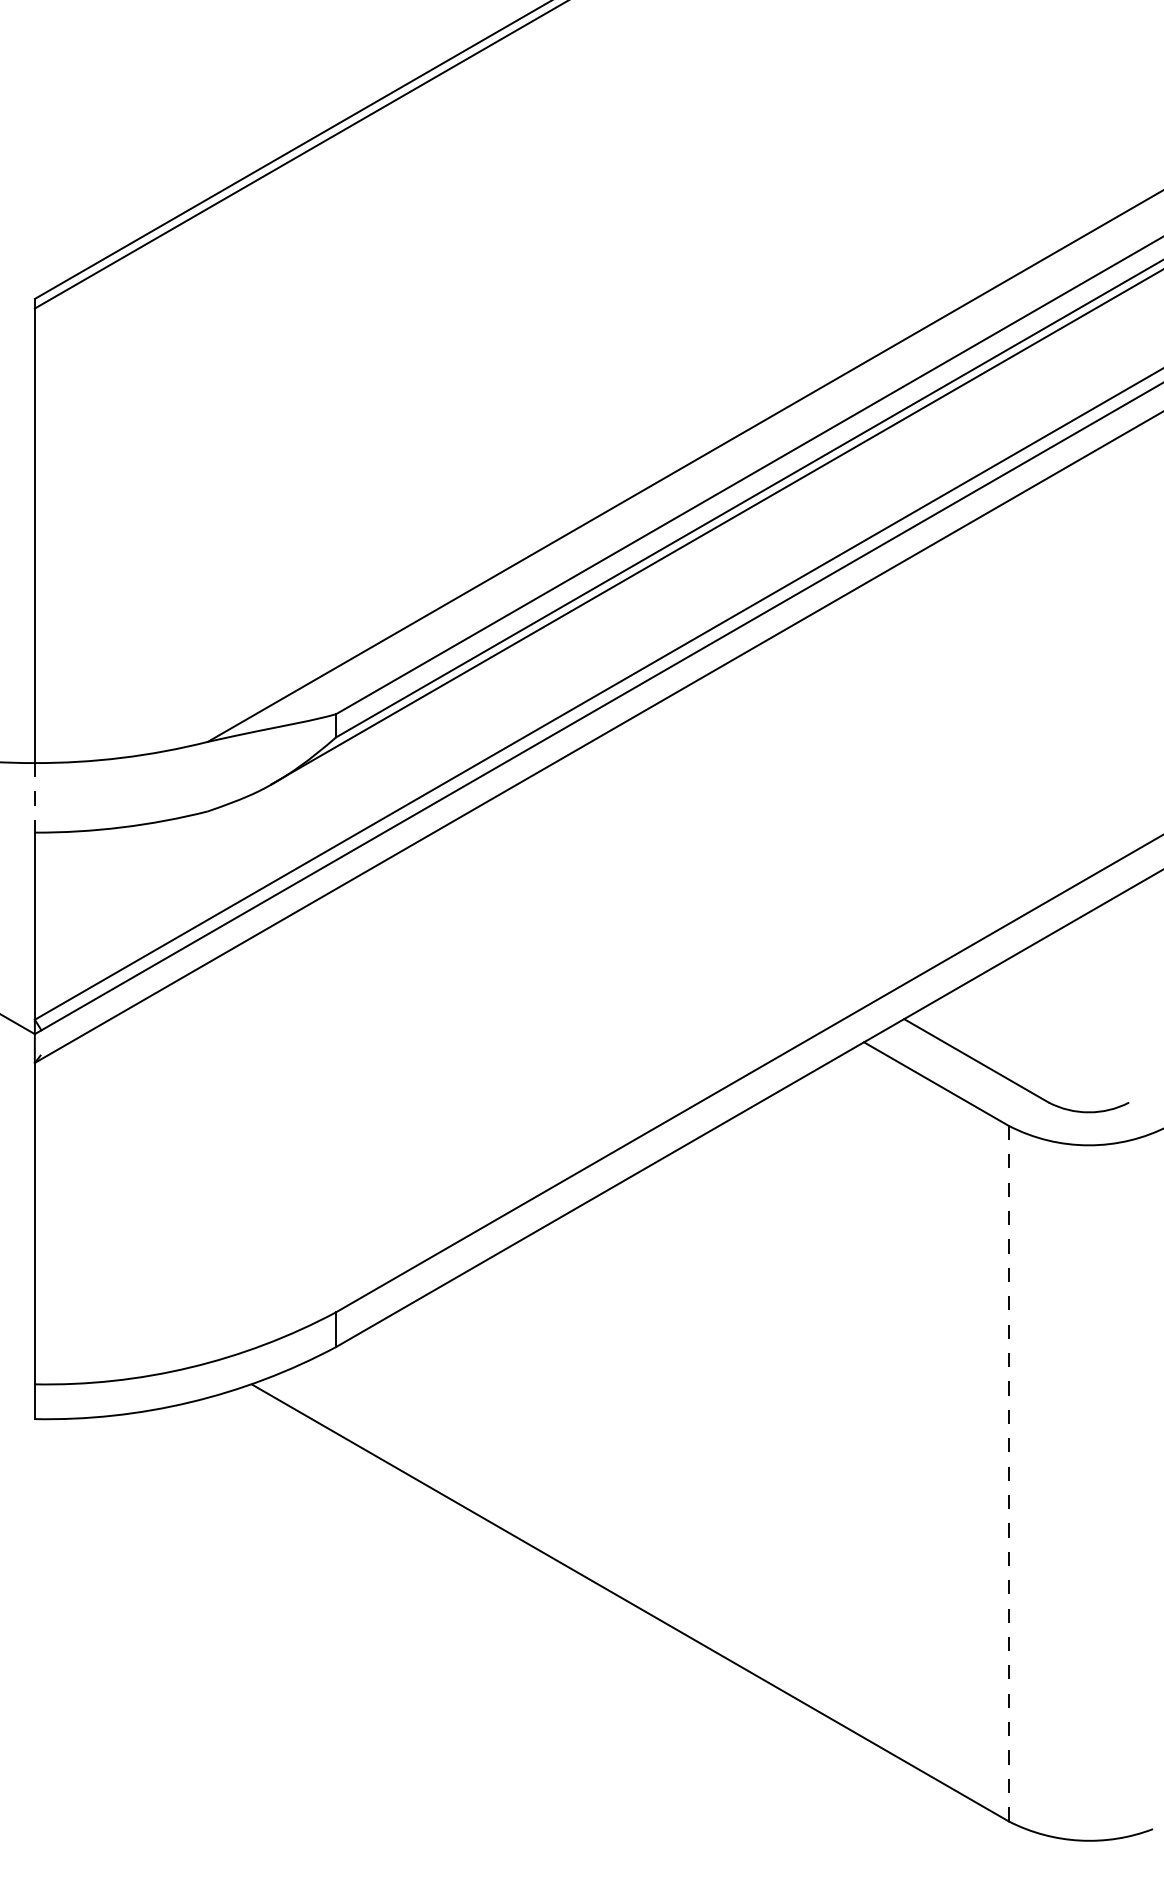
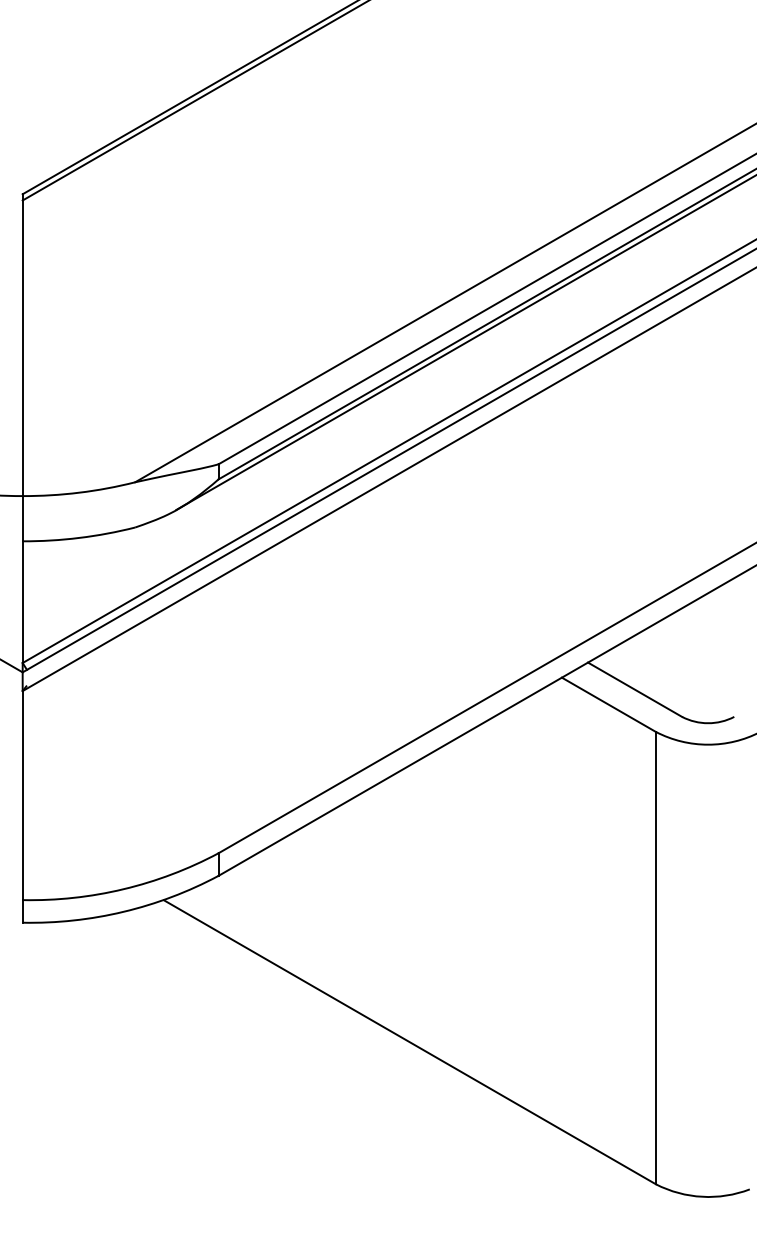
line: (34, 797) -> (22, 518), dashed -> solid
line: (1007, 1474) -> (655, 958), dashed -> solid

